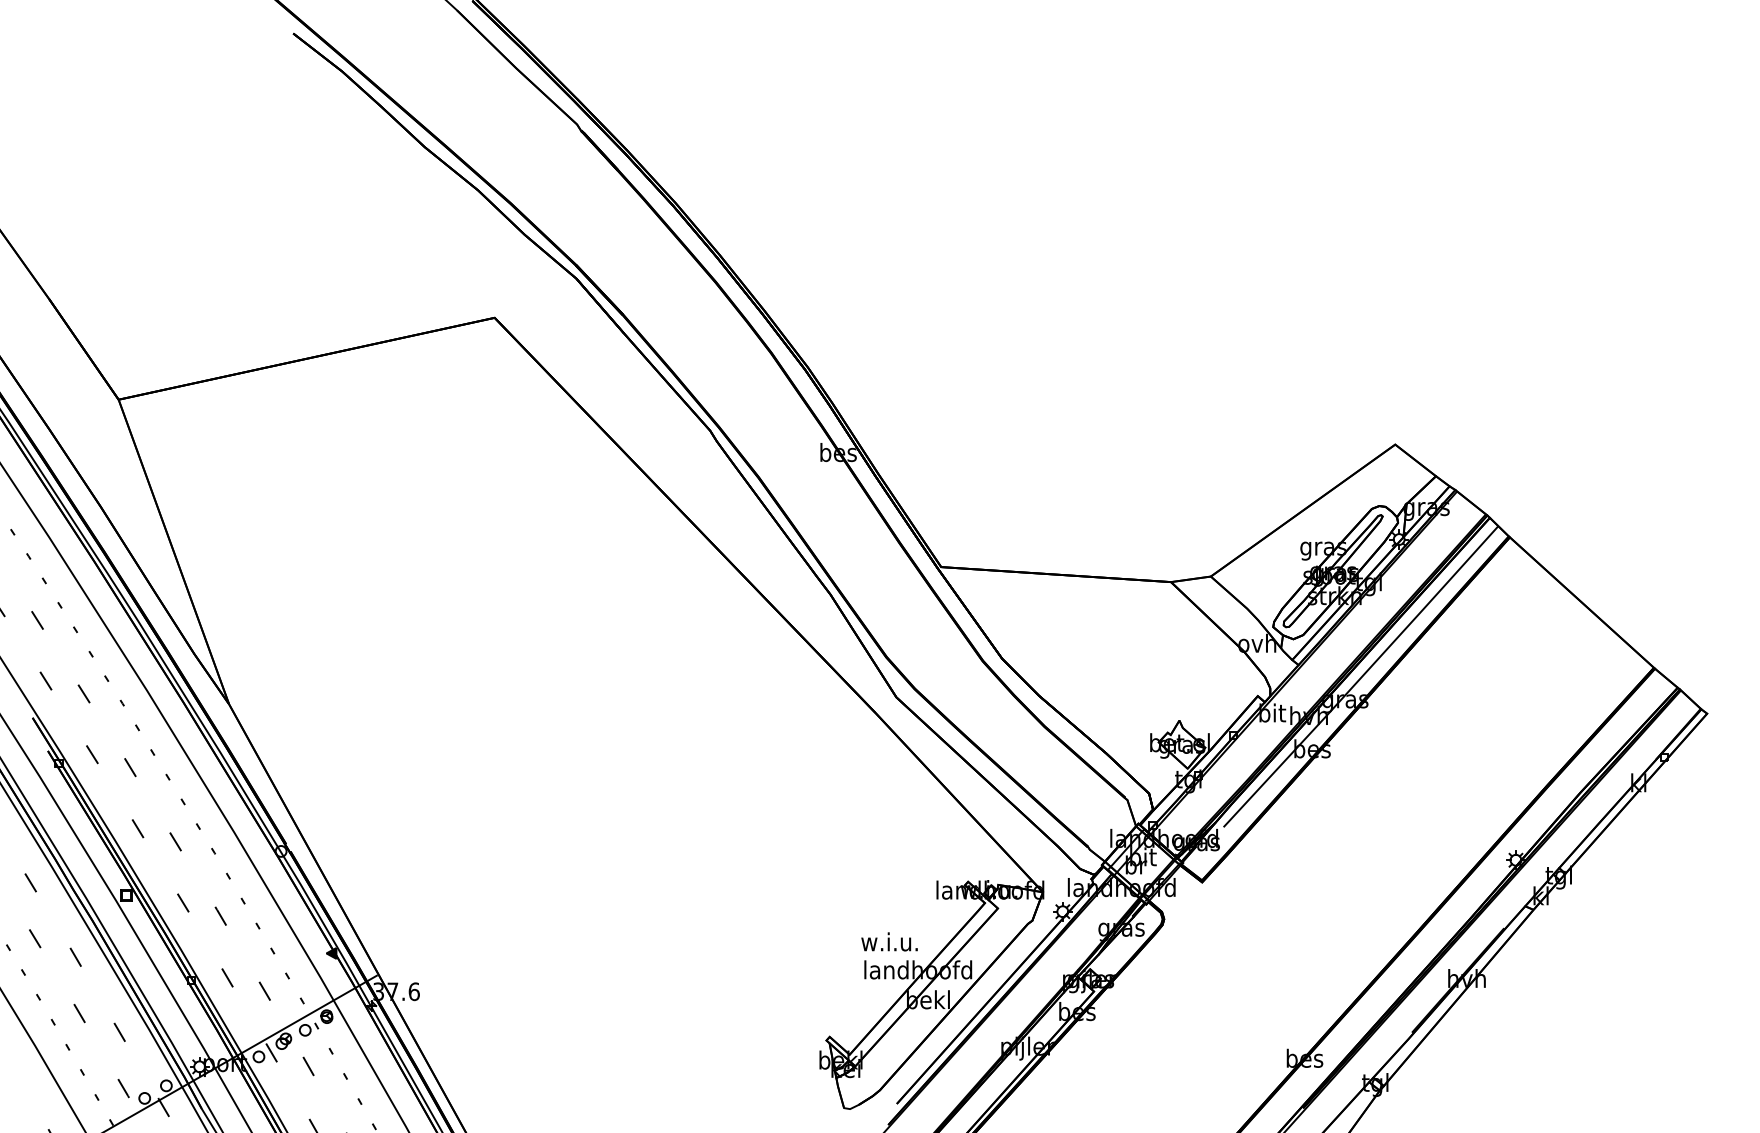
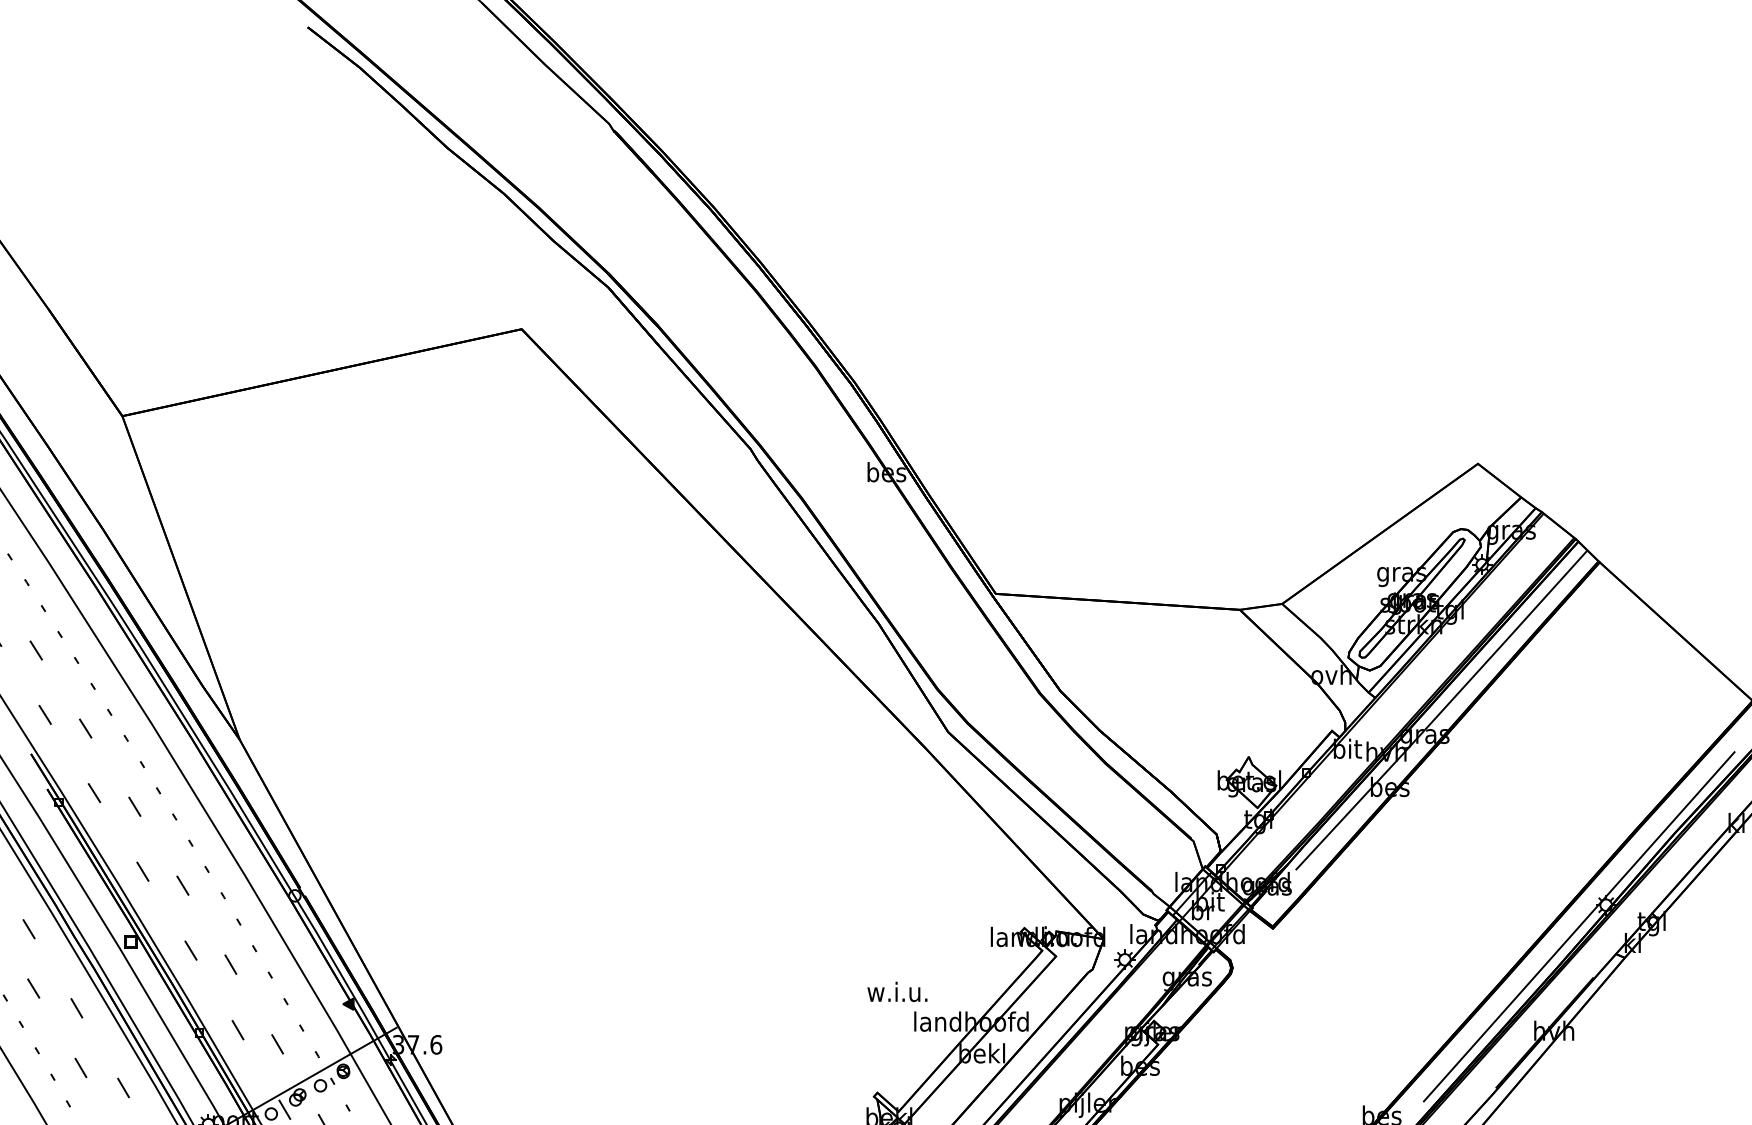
line: (1490, 880) -> (1579, 926), added
text: (889, 941) -> (897, 991), moved

